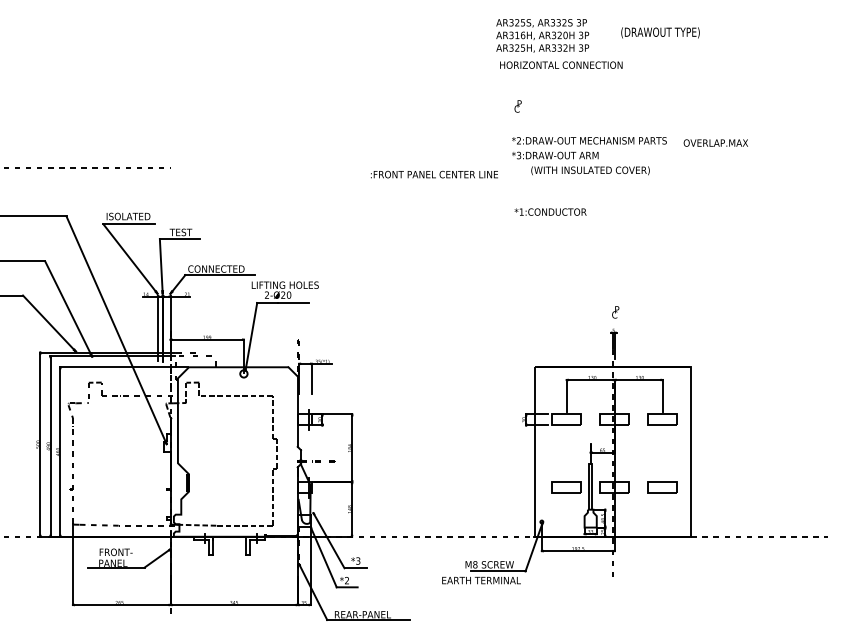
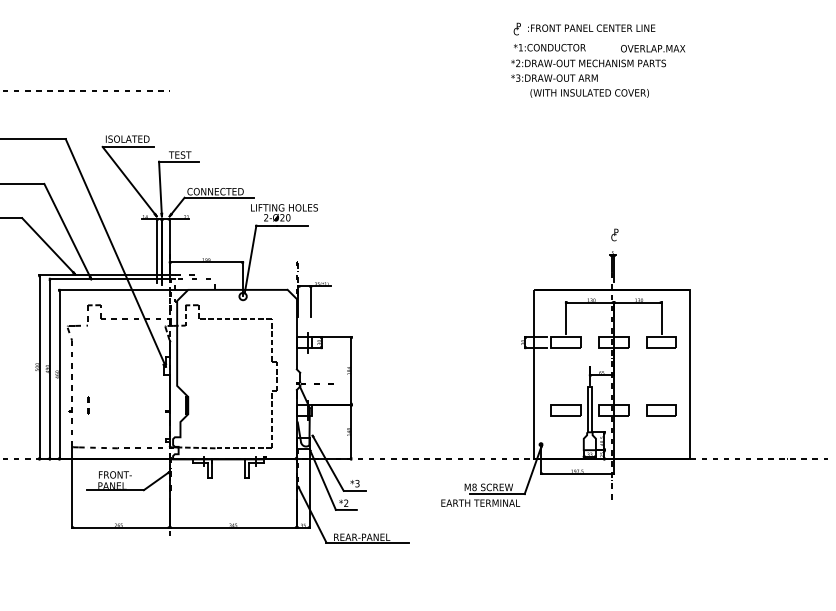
text: (715, 142) -> (652, 48), moved
text: (434, 174) -> (591, 28), moved
text: (550, 211) -> (549, 47), moved
part: (89, 482) -> (88, 405), added

